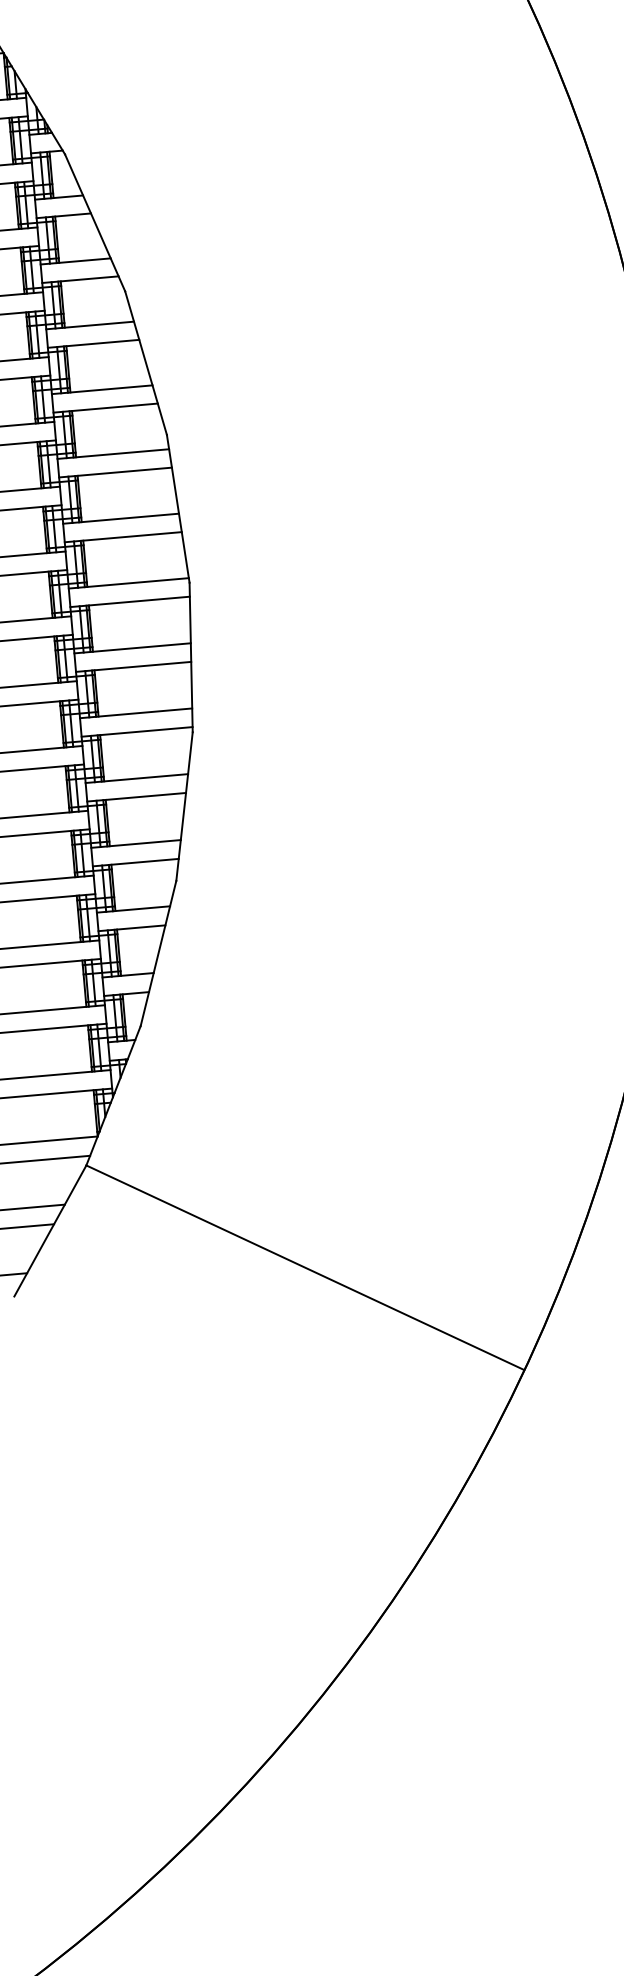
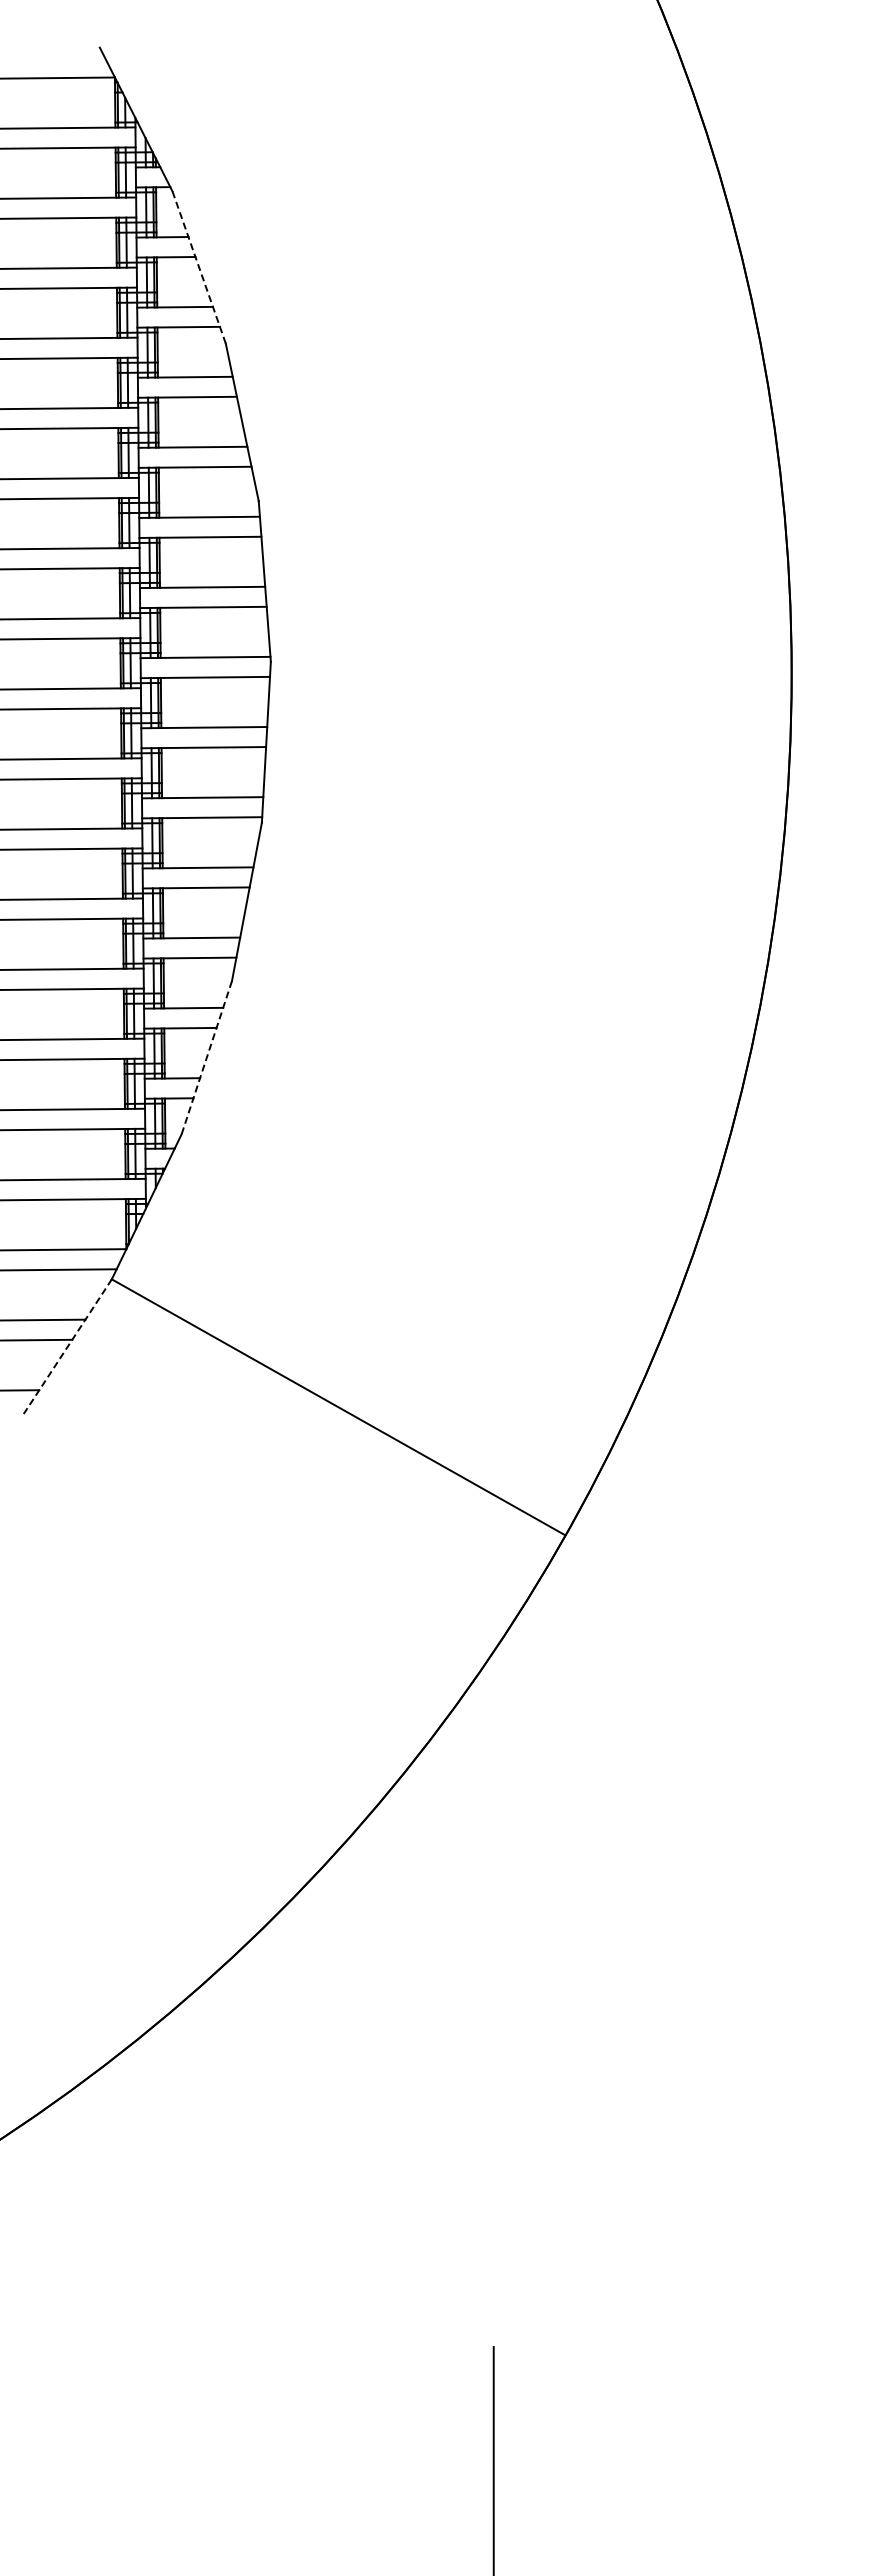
line: (95, 222) -> (199, 267), solid -> dashed
line: (158, 953) -> (206, 1057), solid -> dashed
line: (50, 1230) -> (67, 1346), solid -> dashed

